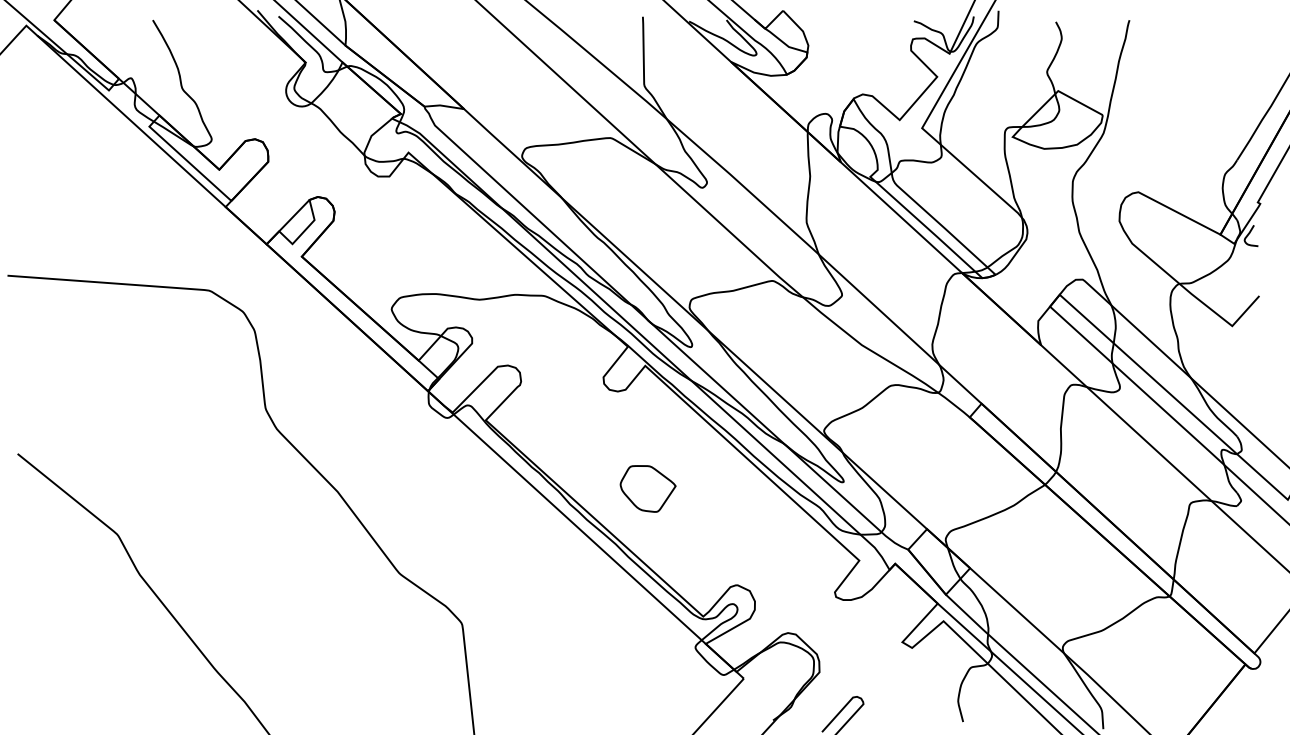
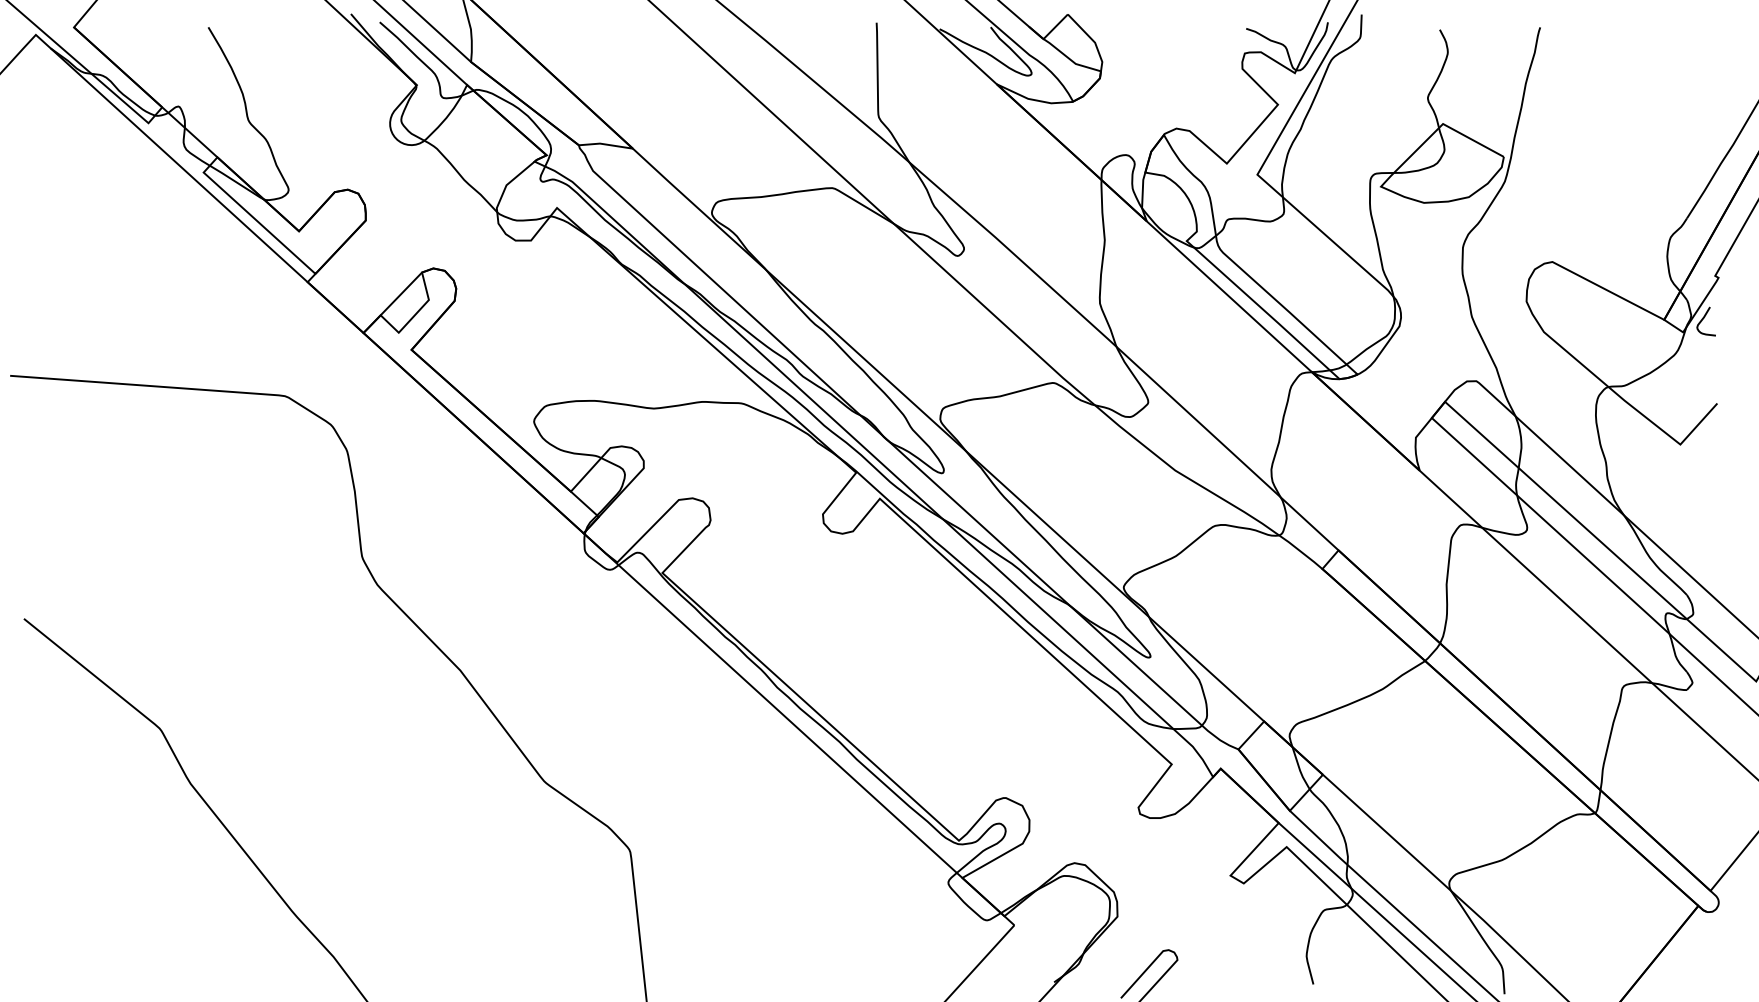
part: (647, 488) -> (883, 666), removed

